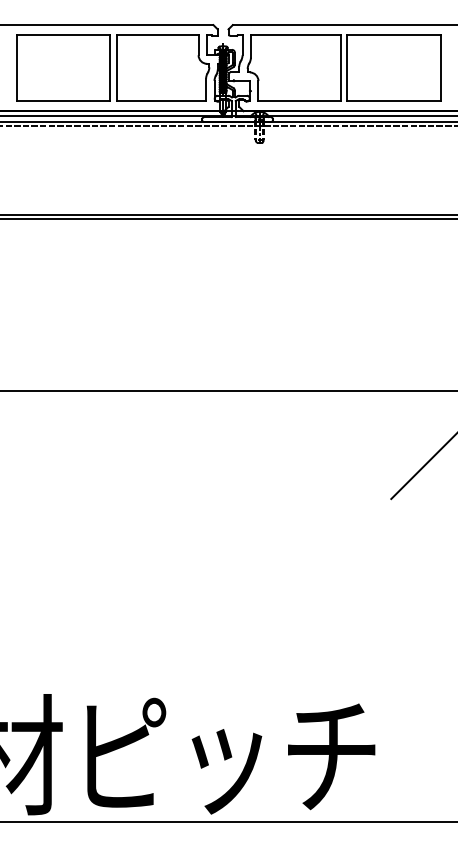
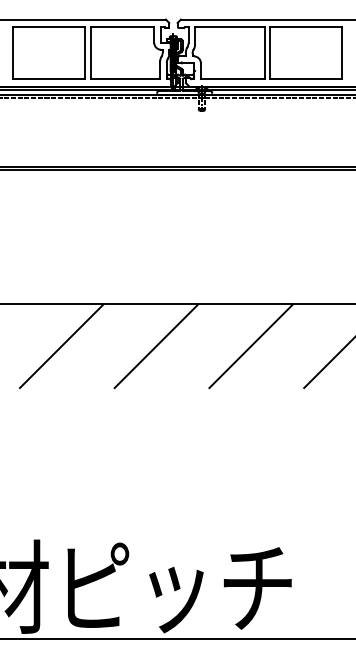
line: (79, 445) -> (61, 346), added
line: (201, 445) -> (156, 346), added
line: (323, 445) -> (251, 346), added

